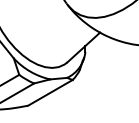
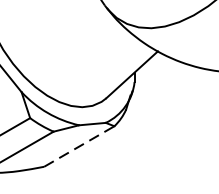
line: (50, 92) -> (79, 145), solid -> dashed

